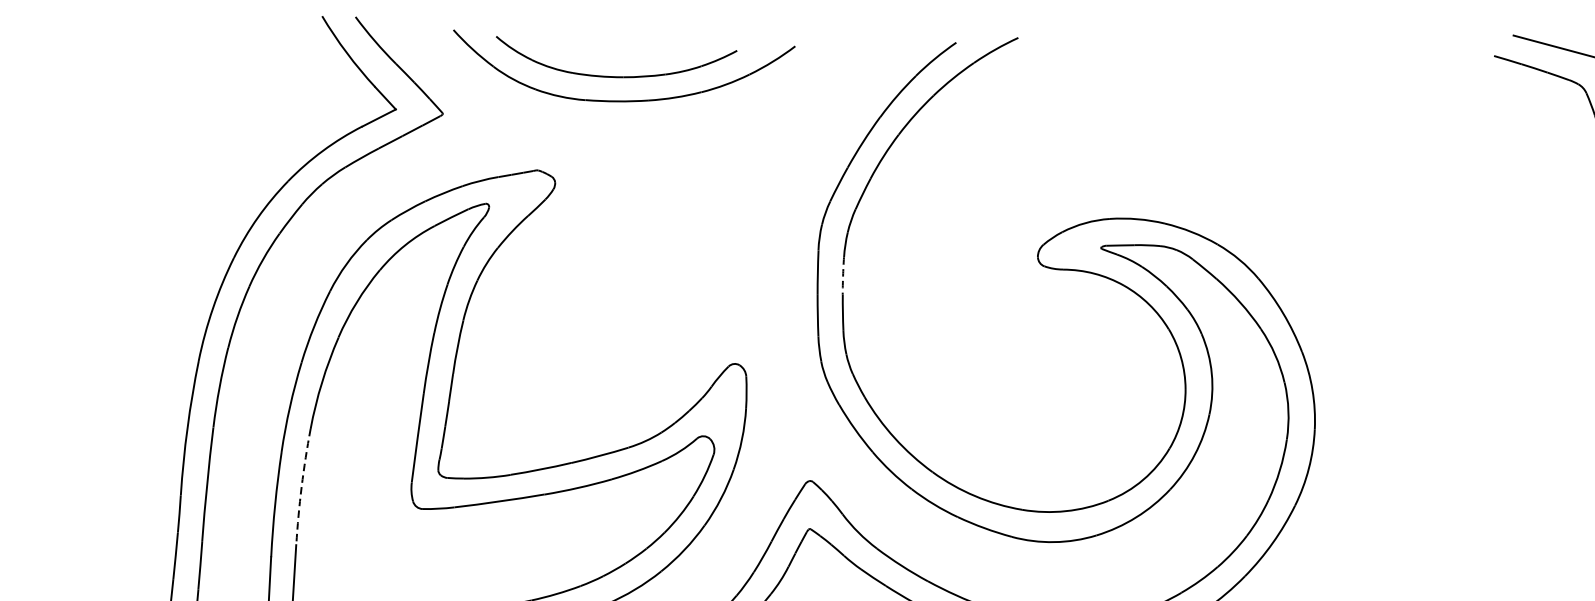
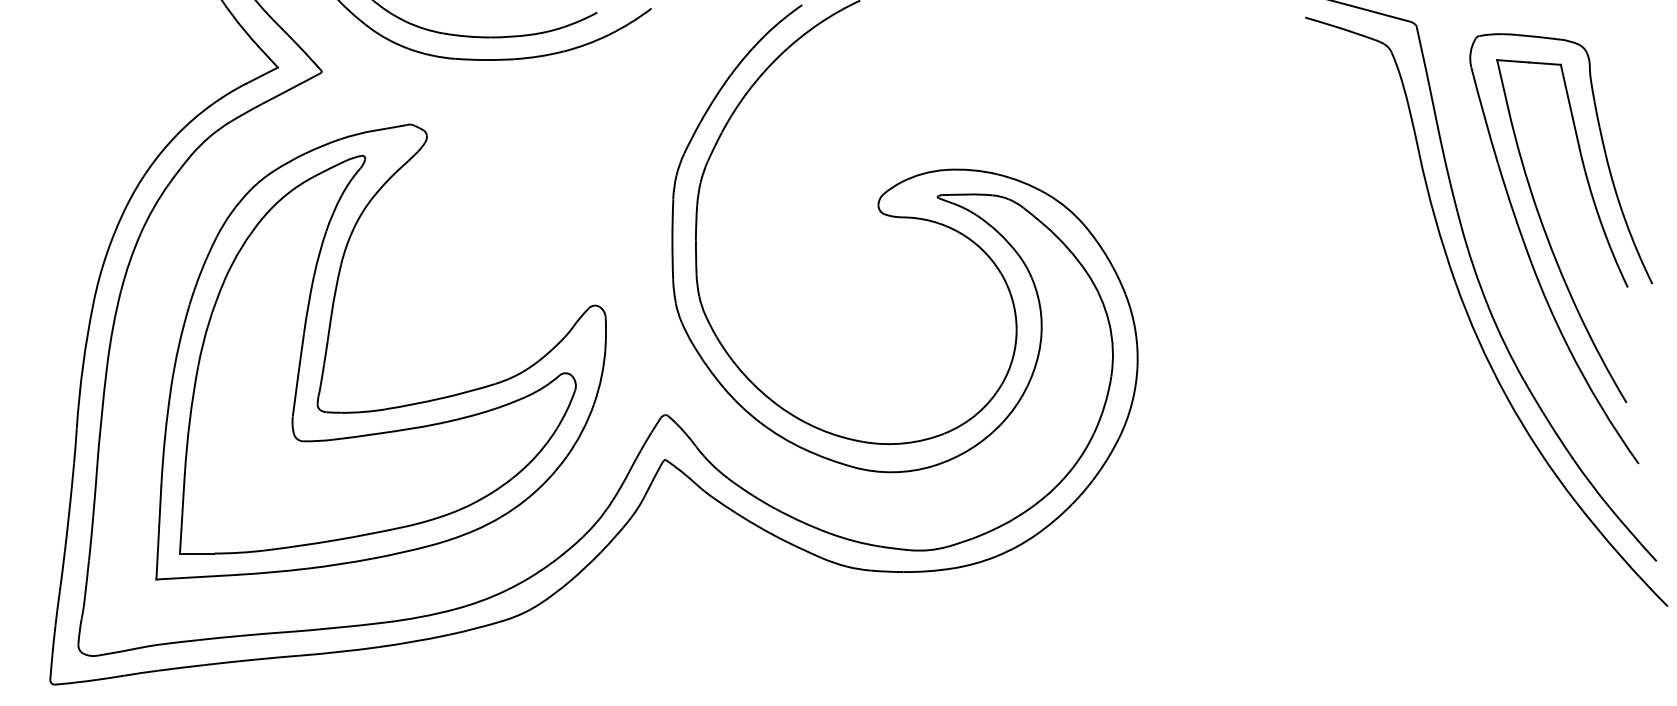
arc: (843, 276) -> (696, 223), dashed -> solid
arc: (301, 486) -> (189, 420), dashed -> solid

